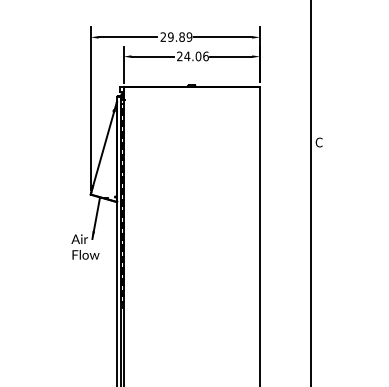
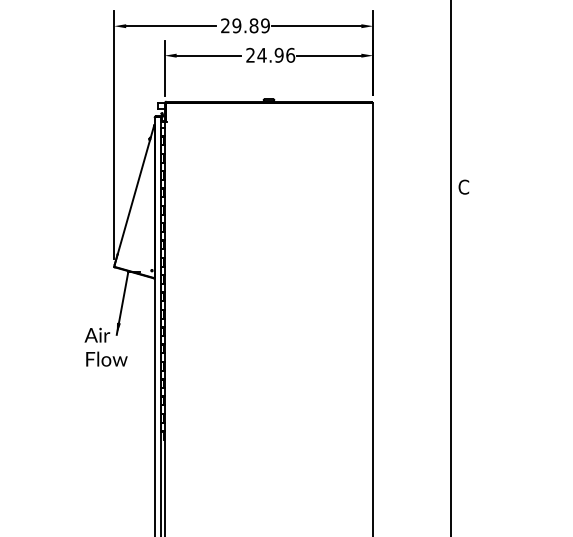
text: (198, 56) -> (279, 55), 24.06 -> 24.96

